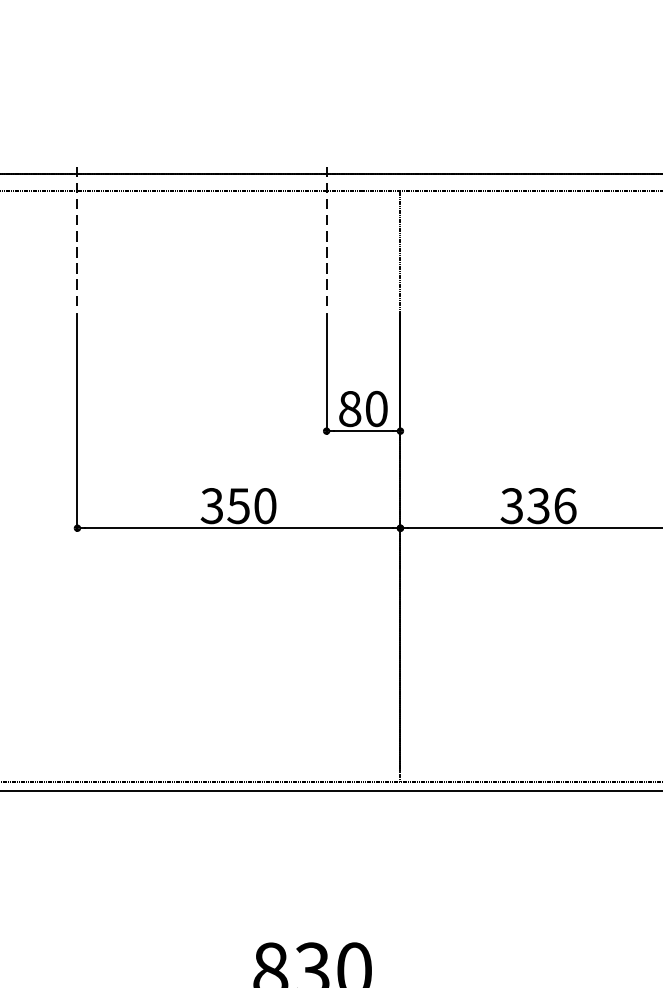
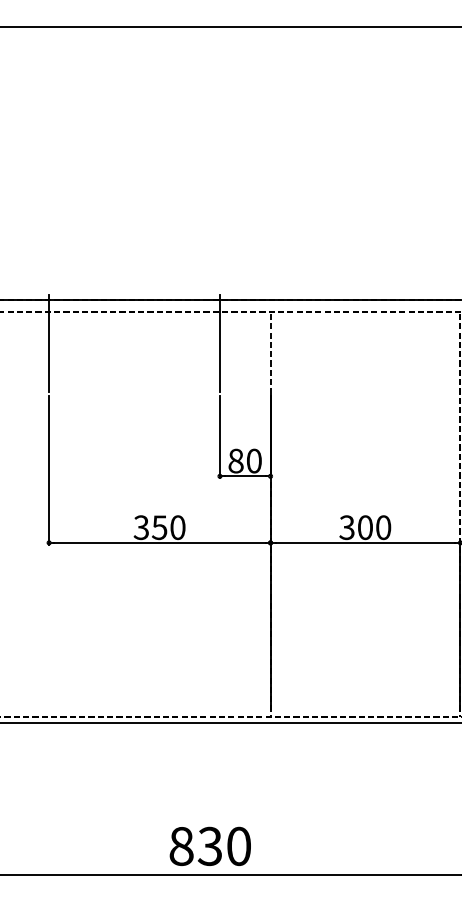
line: (78, 237) -> (49, 343), dashed -> solid
line: (325, 237) -> (219, 343), dashed -> solid
text: (551, 505) -> (374, 527), 336 -> 300

